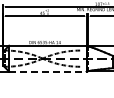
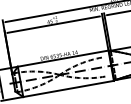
line: (47, 71) -> (68, 88), dashed -> solid

